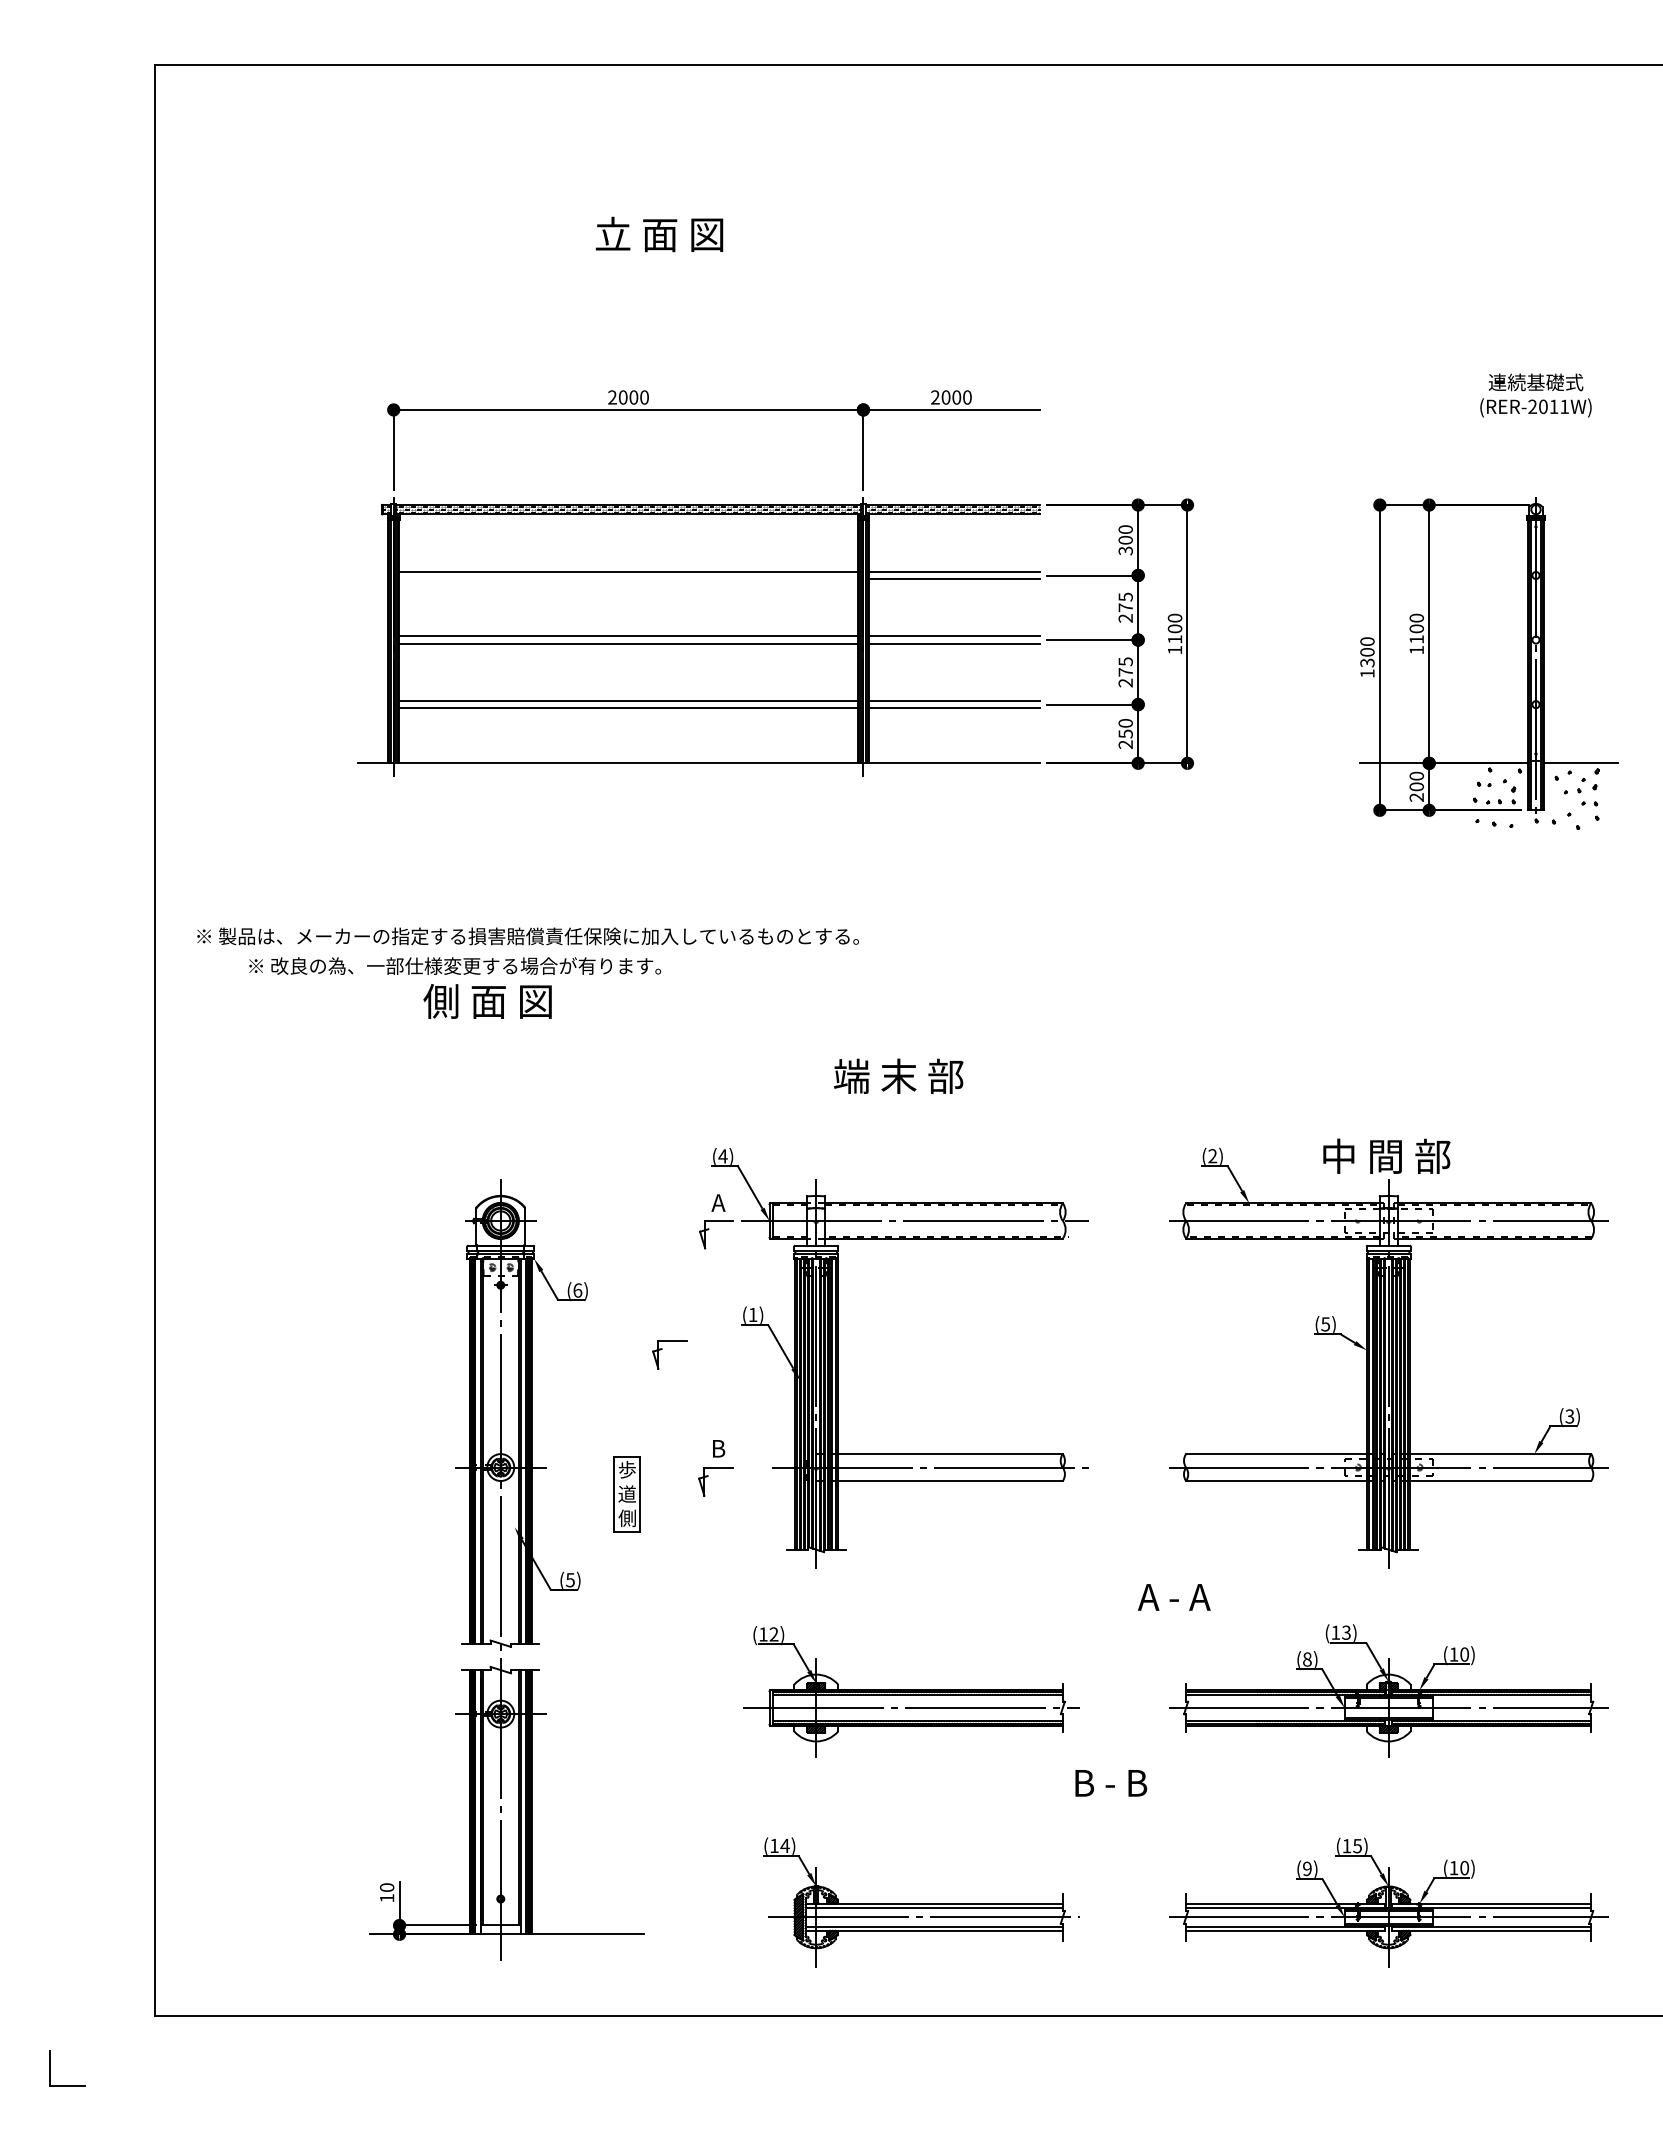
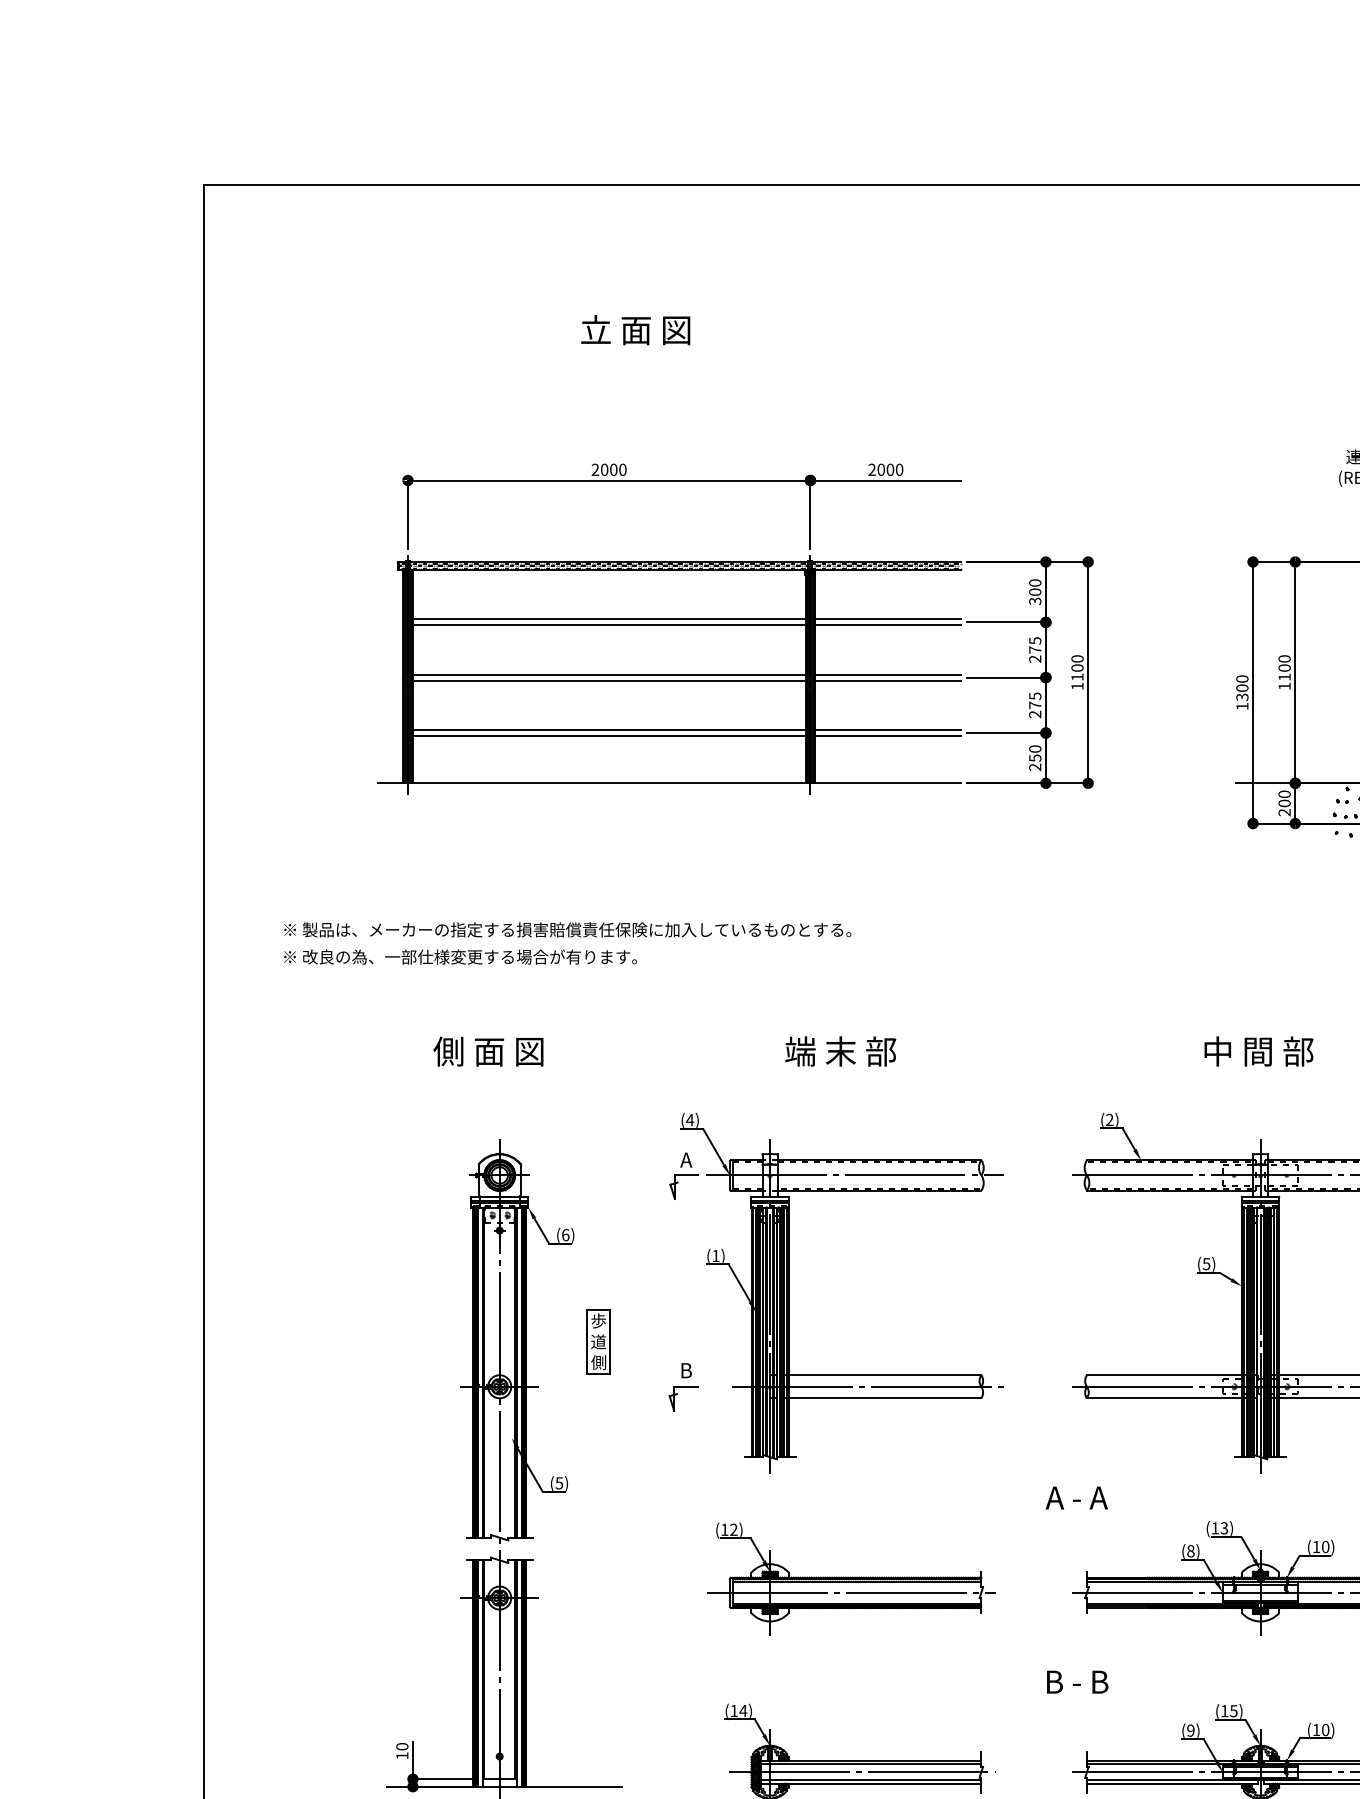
line: (628, 579) -> (609, 625), added
text: (527, 936) -> (567, 929), moved
text: (487, 1001) -> (488, 1051), moved
text: (1386, 1155) -> (1258, 1050), moved
part: (662, 1349) -> (638, 1285), removed
part: (626, 1494) -> (598, 1342), moved
text: (1111, 1783) -> (1077, 1682), moved

